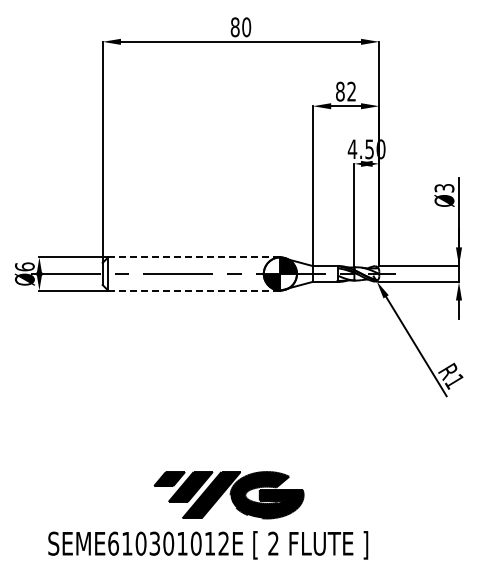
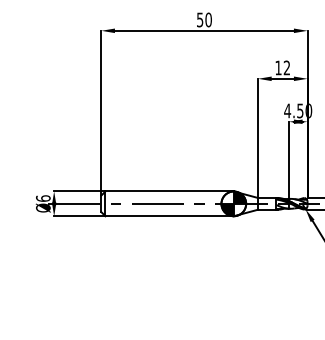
text: (234, 27) -> (199, 20), 80 -> 50
text: (340, 91) -> (278, 67), 82 -> 12
line: (193, 257) -> (169, 191), dashed -> solid
line: (194, 290) -> (169, 216), dashed -> solid

